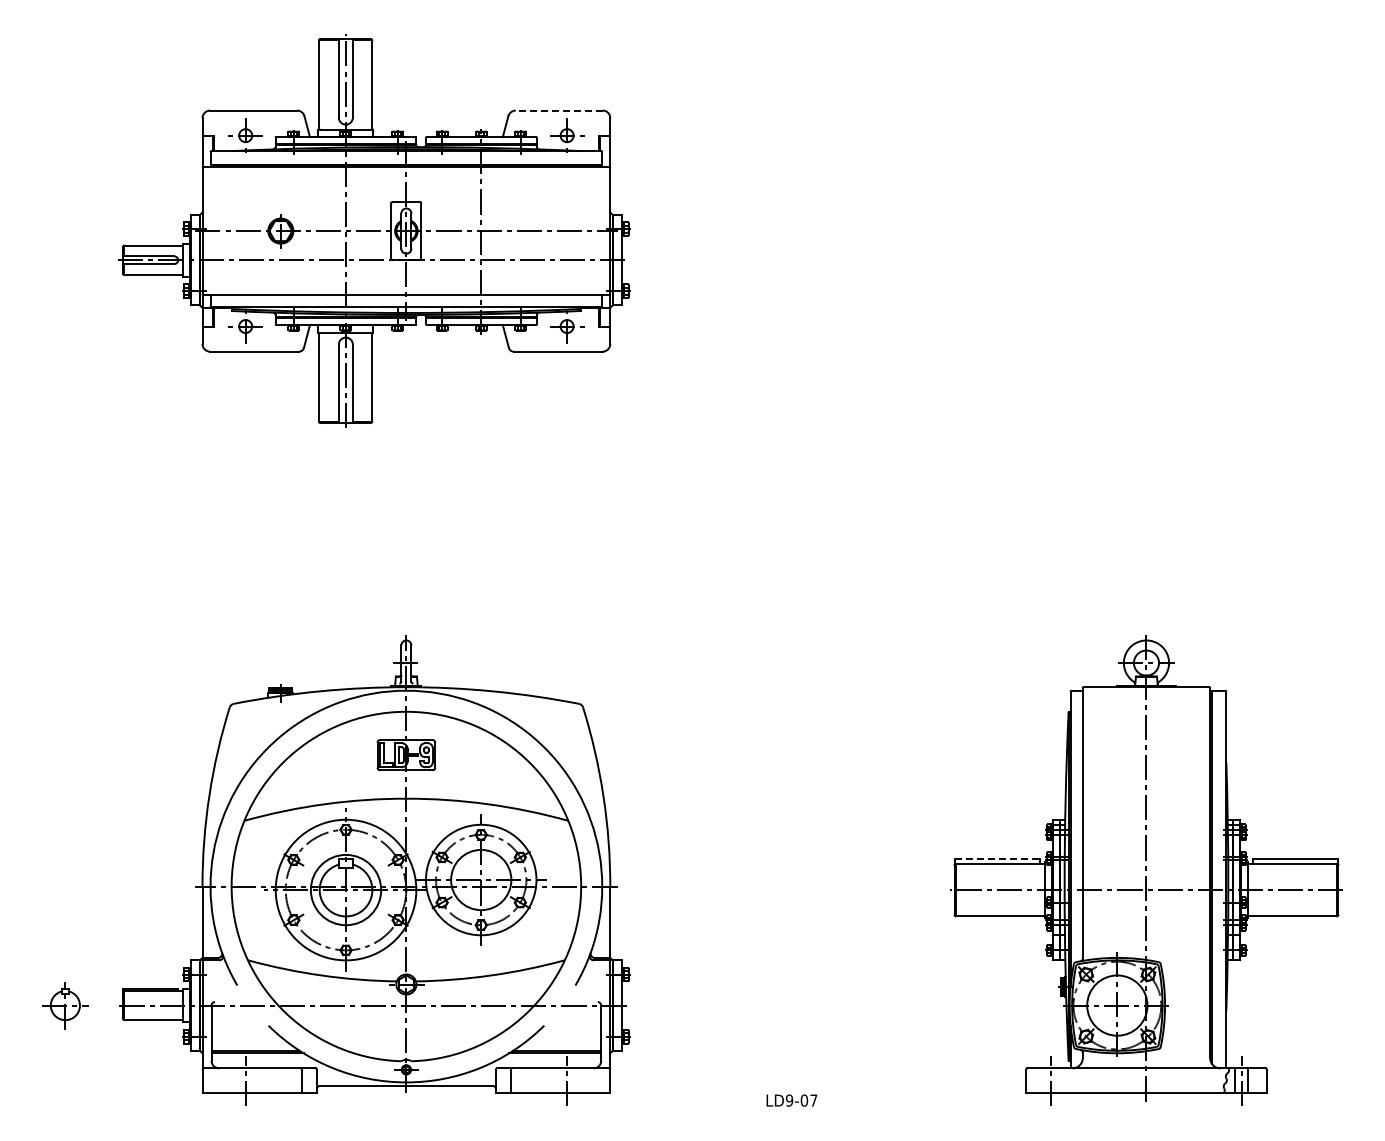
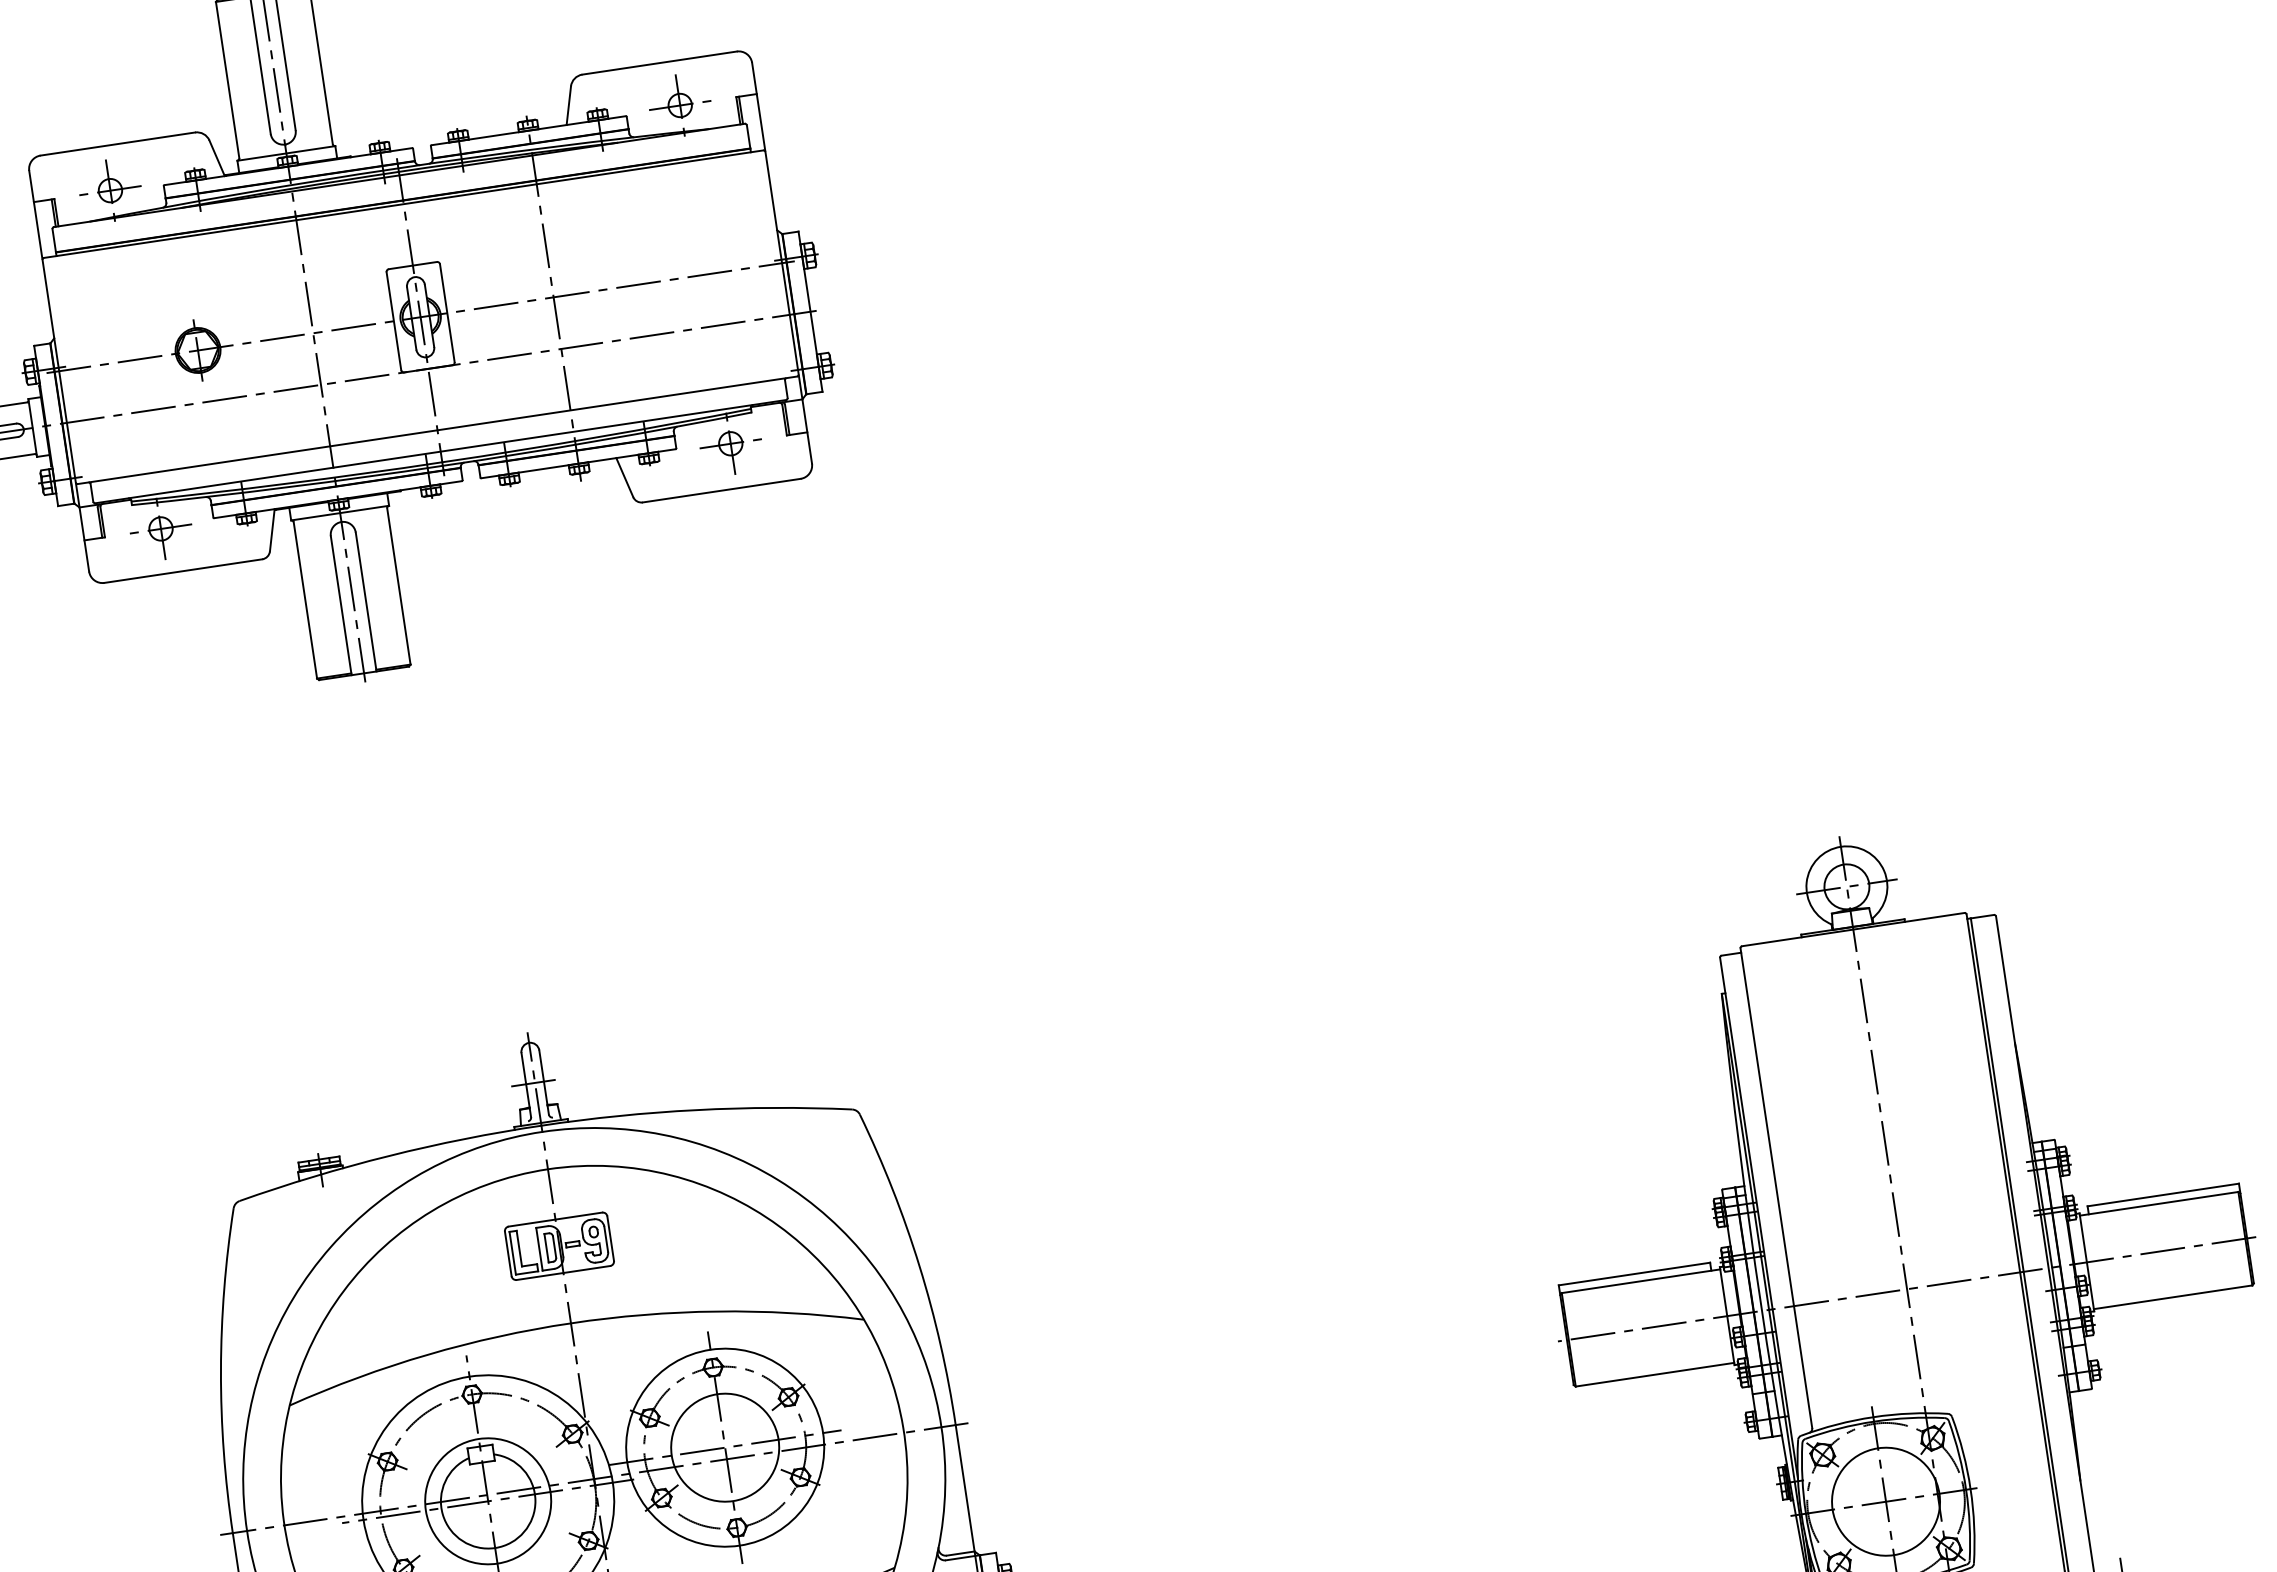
line: (559, 110) -> (660, 62), dashed -> solid
line: (997, 859) -> (1634, 1274), dashed -> solid

